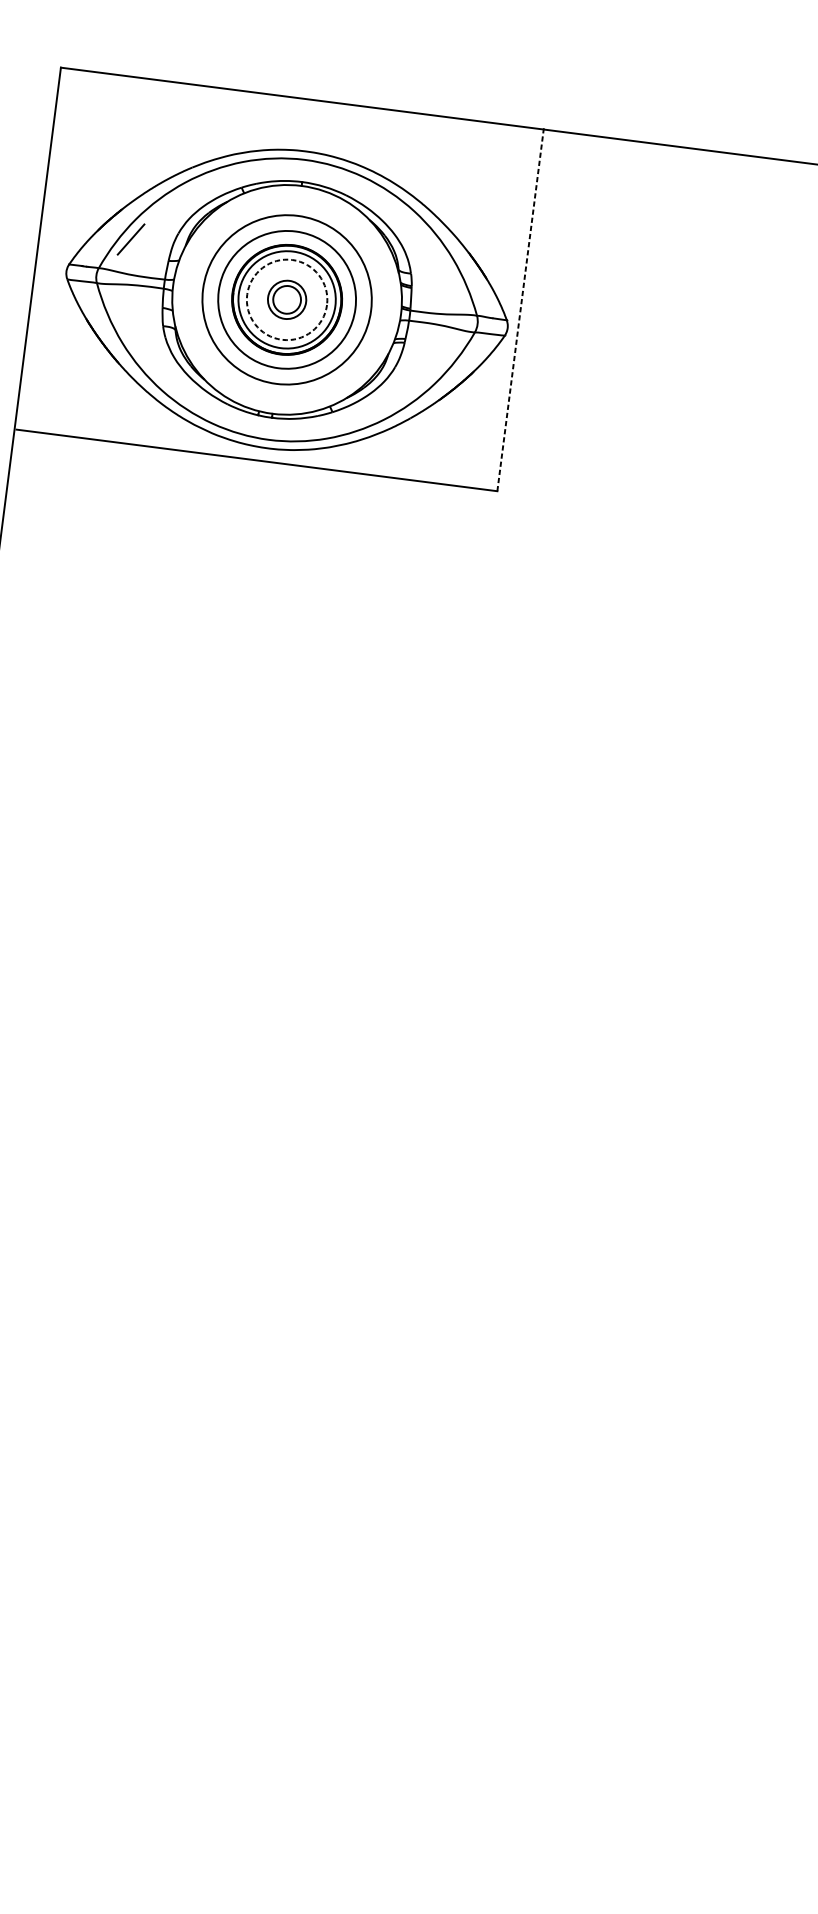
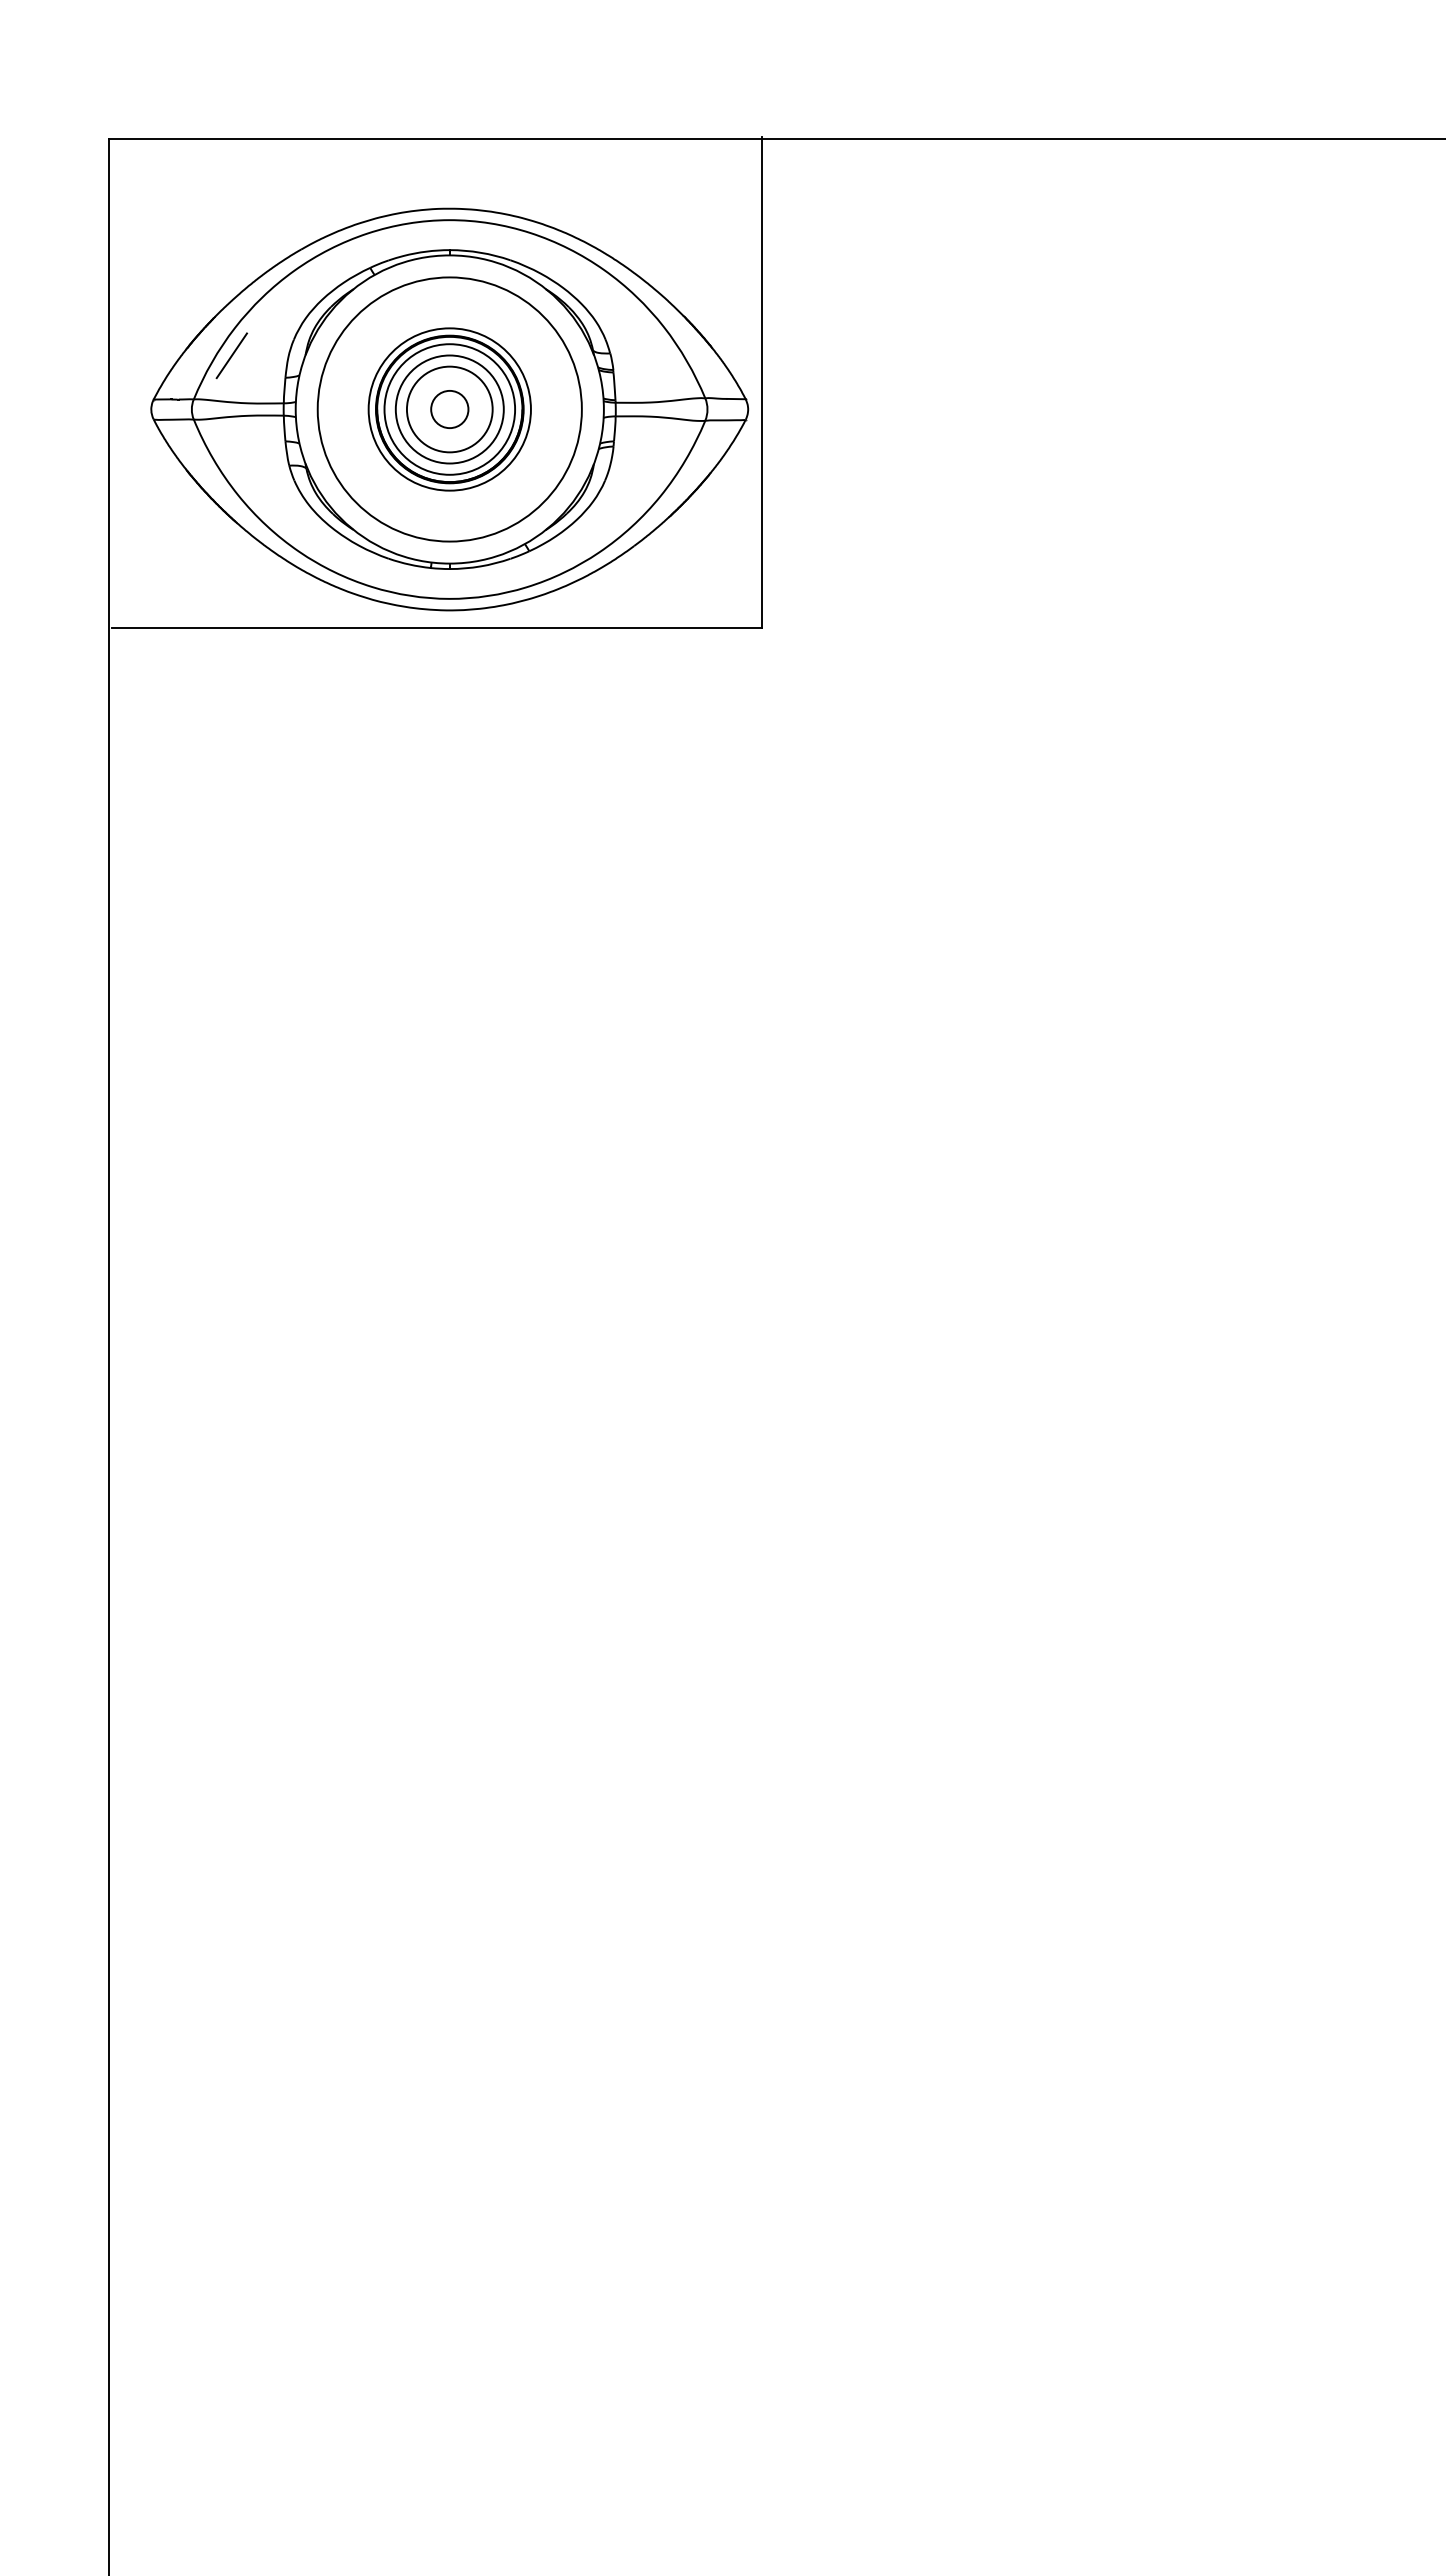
circle: (286, 299) -> (449, 409), dashed -> solid
circle: (286, 299) -> (449, 409), size x0.71
circle: (286, 299) -> (449, 409), size x1.43
circle: (286, 299) -> (449, 409), size x1.67
line: (520, 309) -> (762, 382), dashed -> solid

